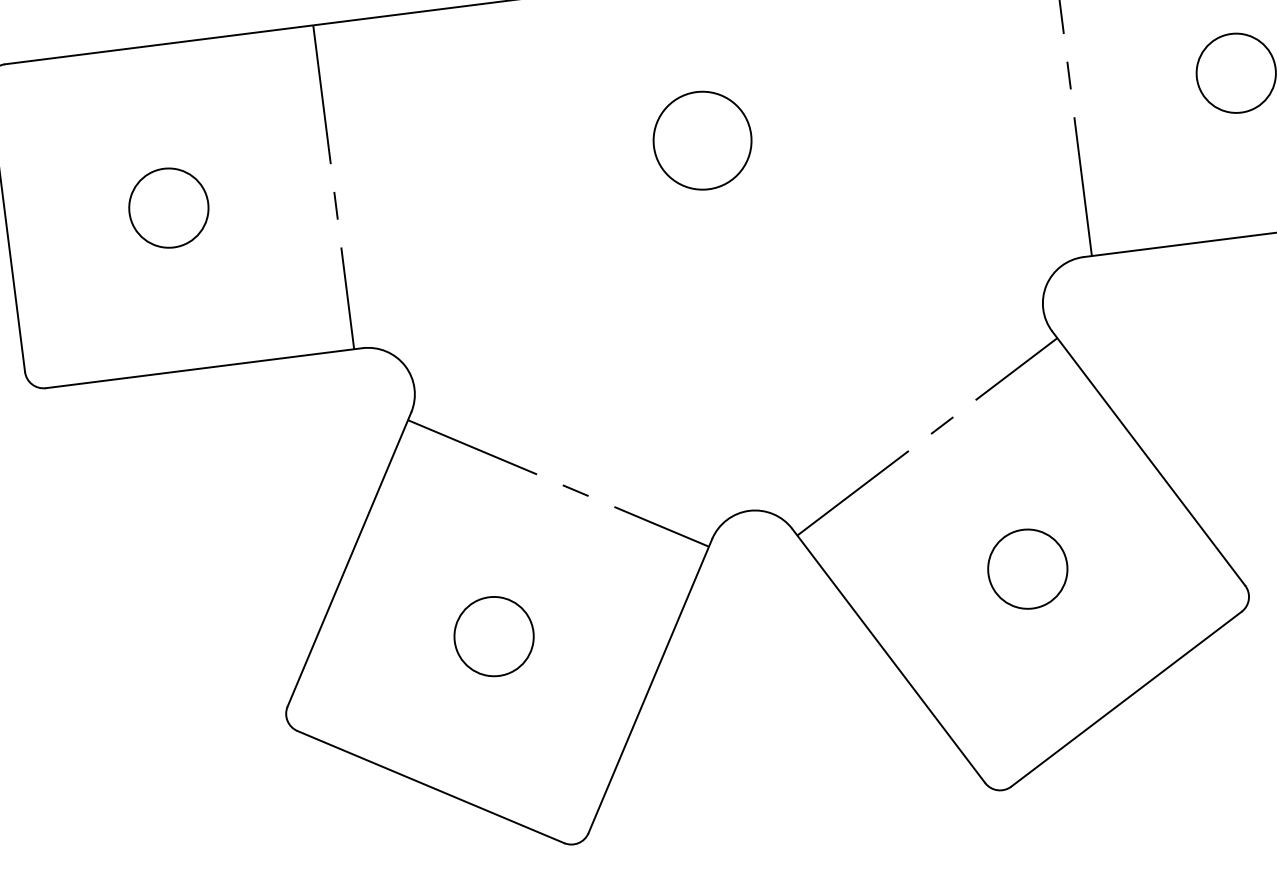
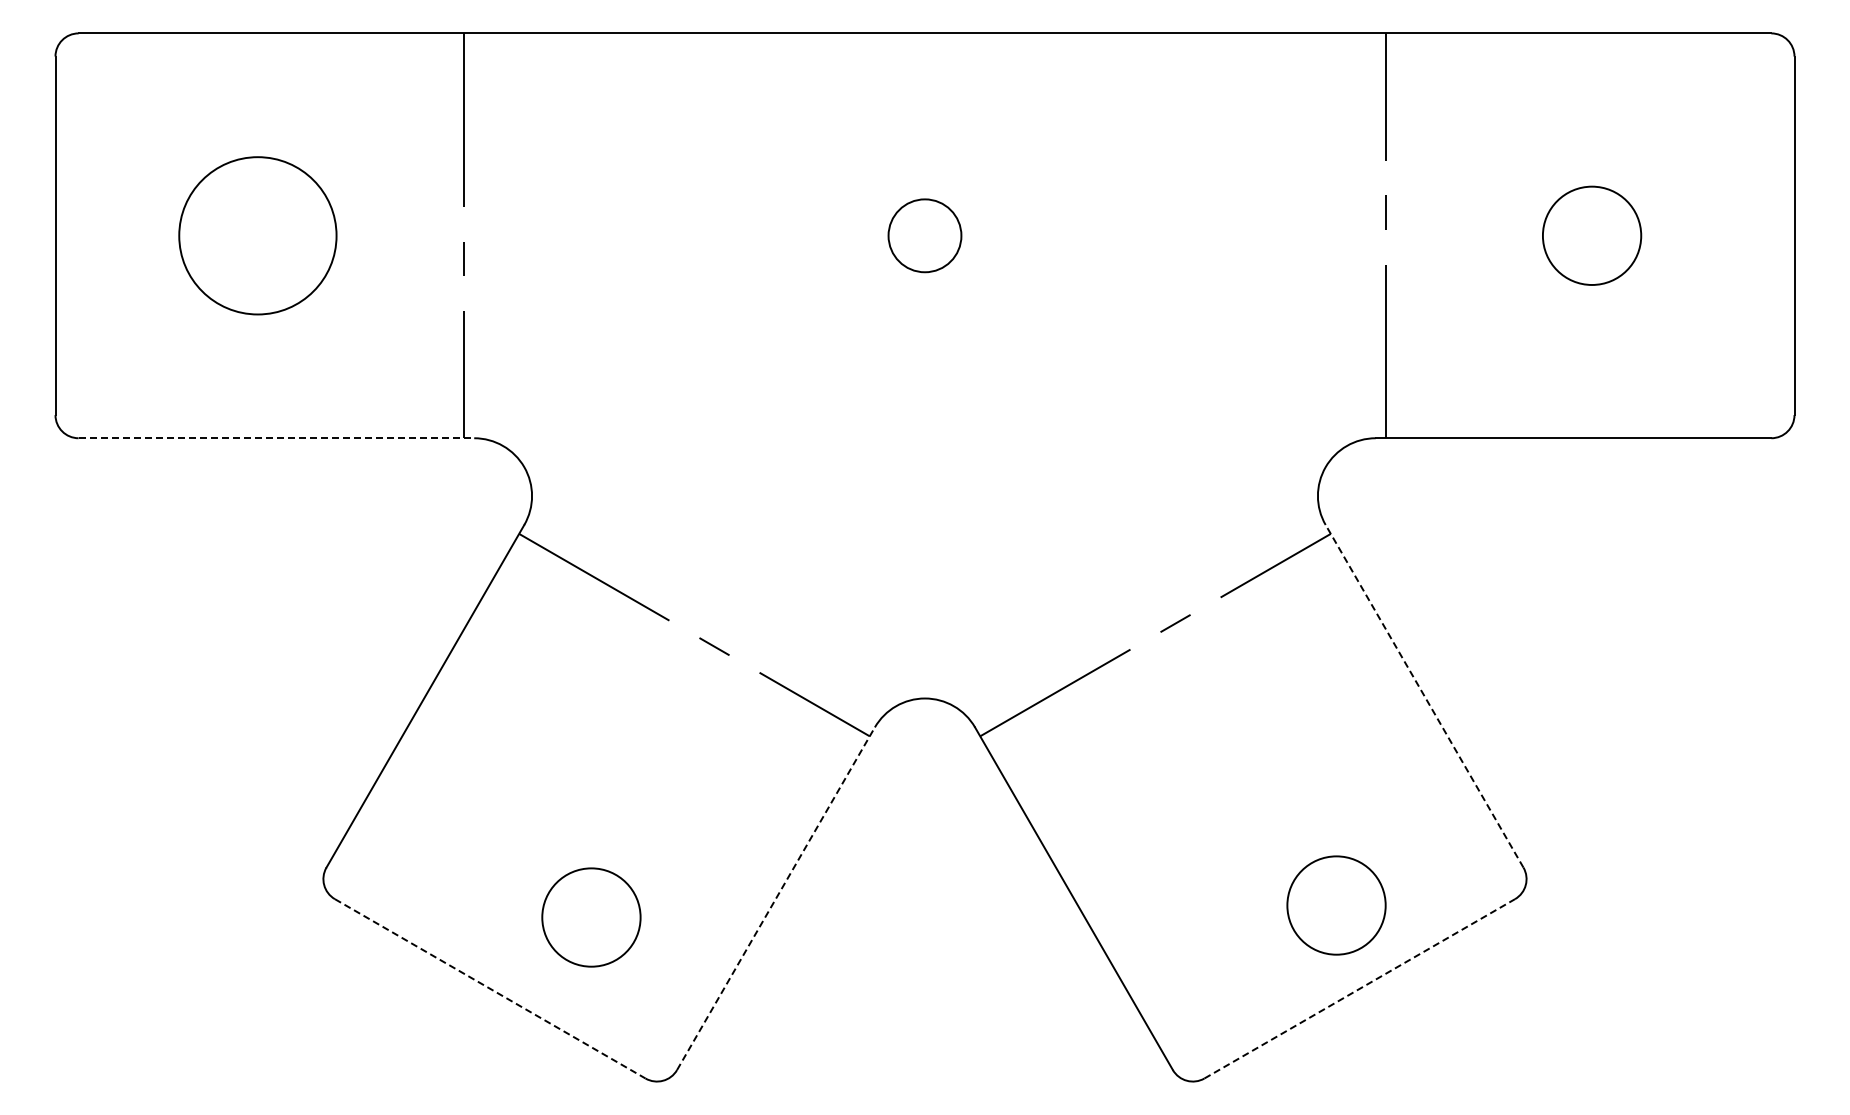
circle: (702, 140) -> (924, 235), size x0.6
circle: (168, 207) -> (257, 235), size x1.6
line: (204, 368) -> (276, 438), solid -> dashed
line: (1148, 458) -> (1424, 696), solid -> dashed
circle: (1027, 569) -> (1336, 905), moved
circle: (494, 636) -> (591, 917), moved
line: (650, 685) -> (776, 898), solid -> dashed
line: (1127, 698) -> (1360, 988), solid -> dashed
line: (431, 787) -> (490, 989), solid -> dashed

